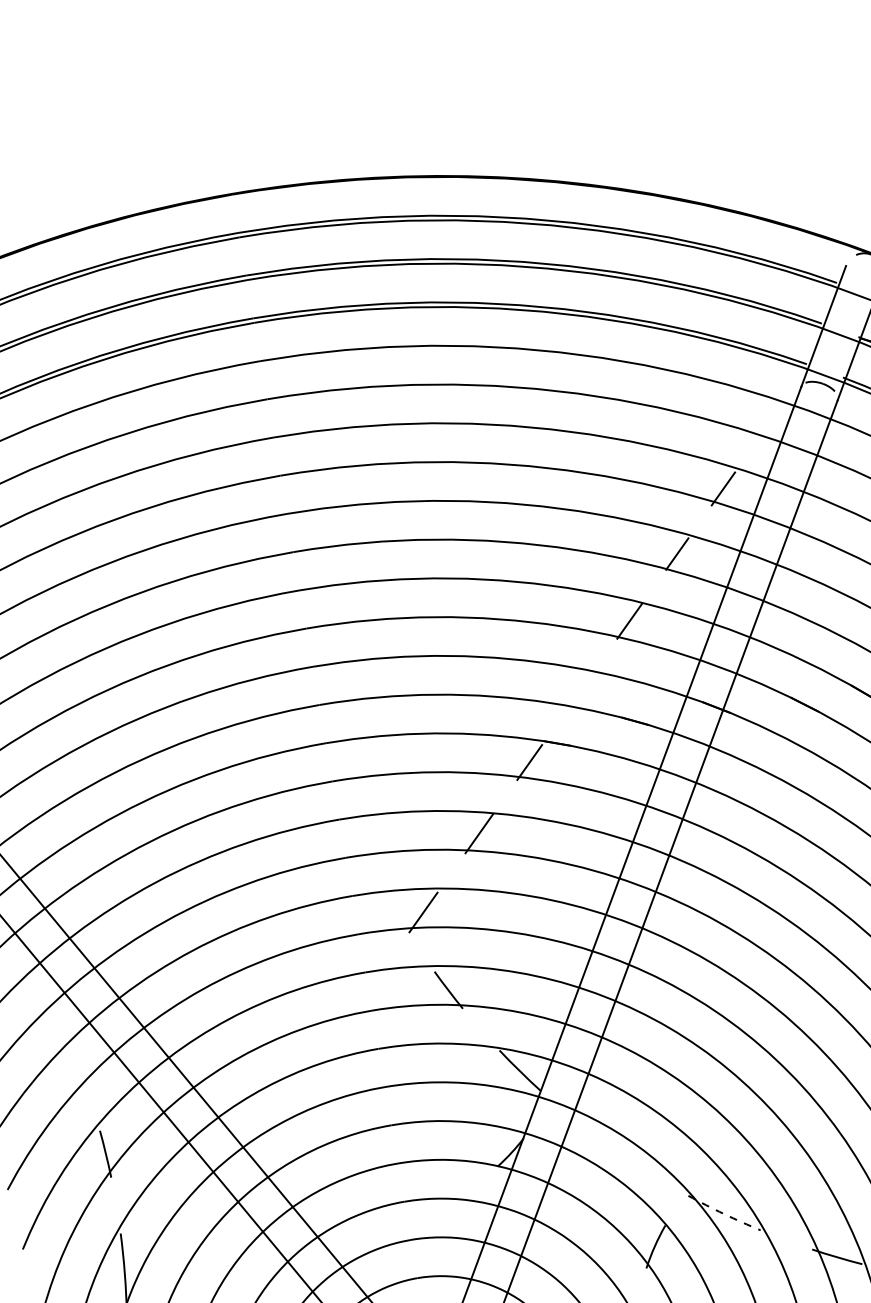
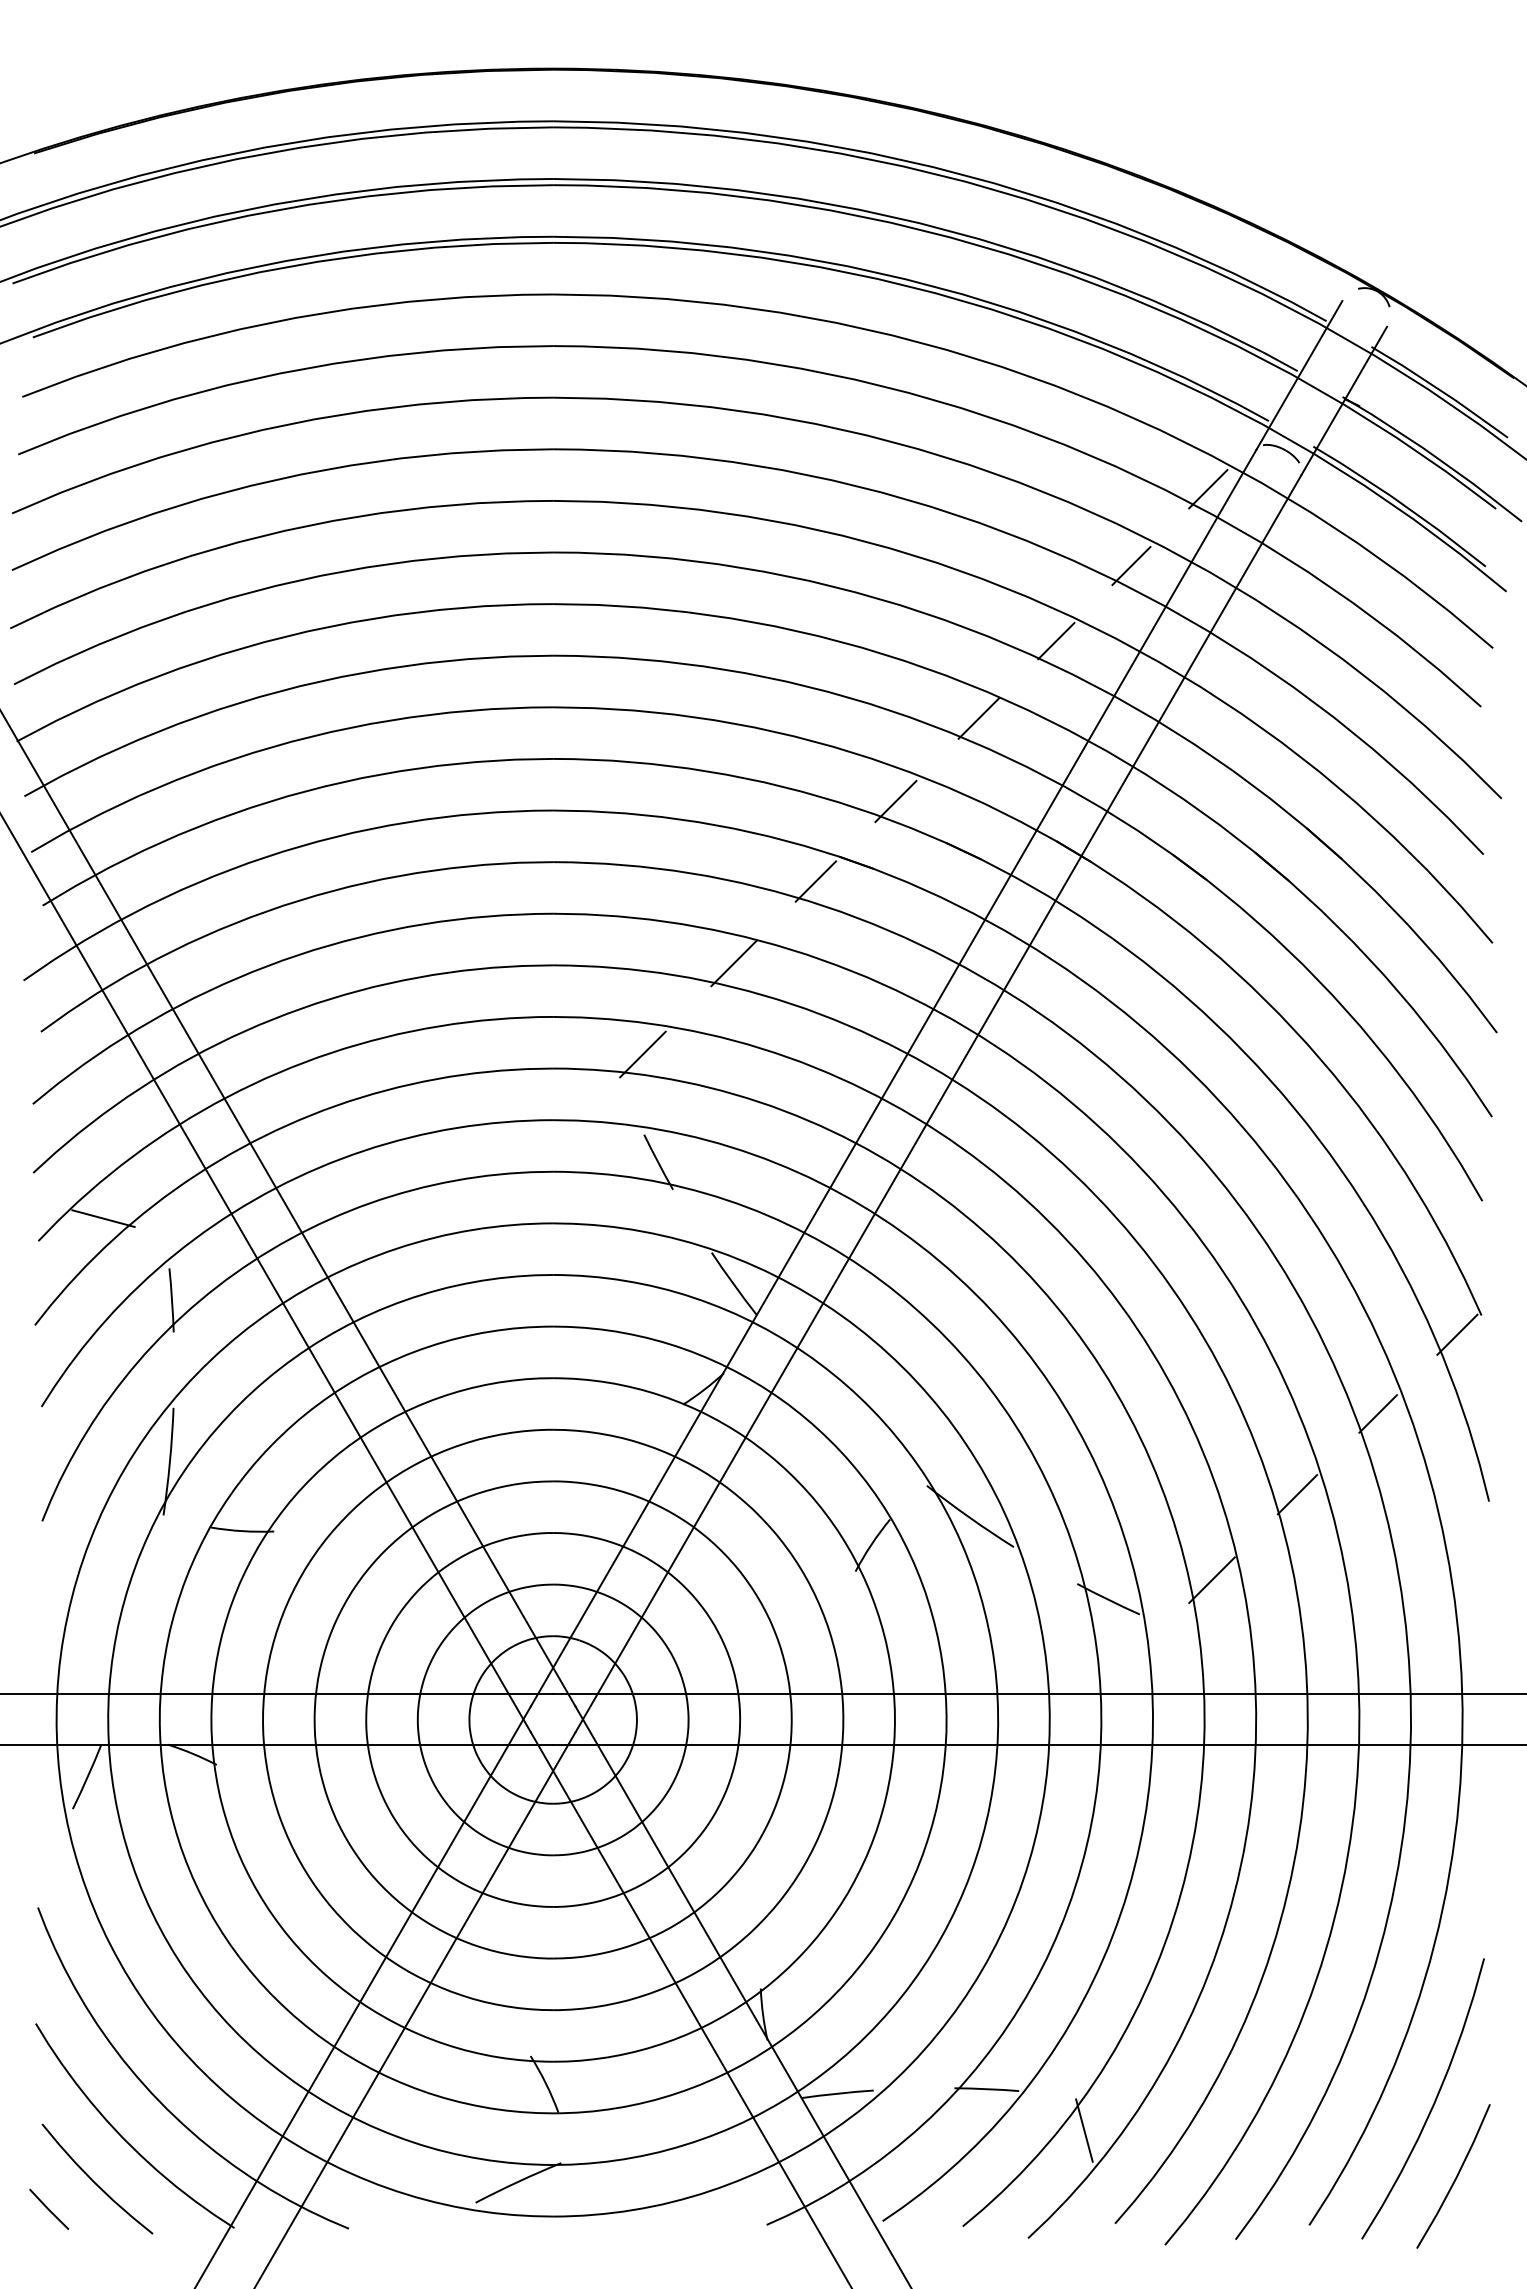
line: (770, 422) -> (1208, 489), added
line: (578, 693) -> (895, 801), added
line: (44, 1102) -> (103, 1218), added
arc: (723, 1213) -> (969, 1517), dashed -> solid

